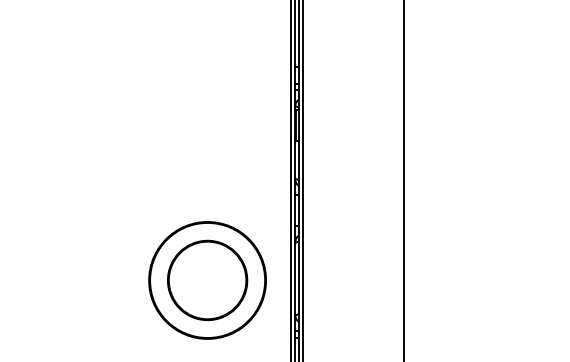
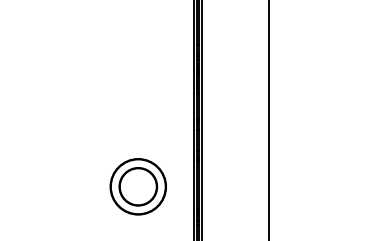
part: (206, 280) -> (137, 186), size x0.71

